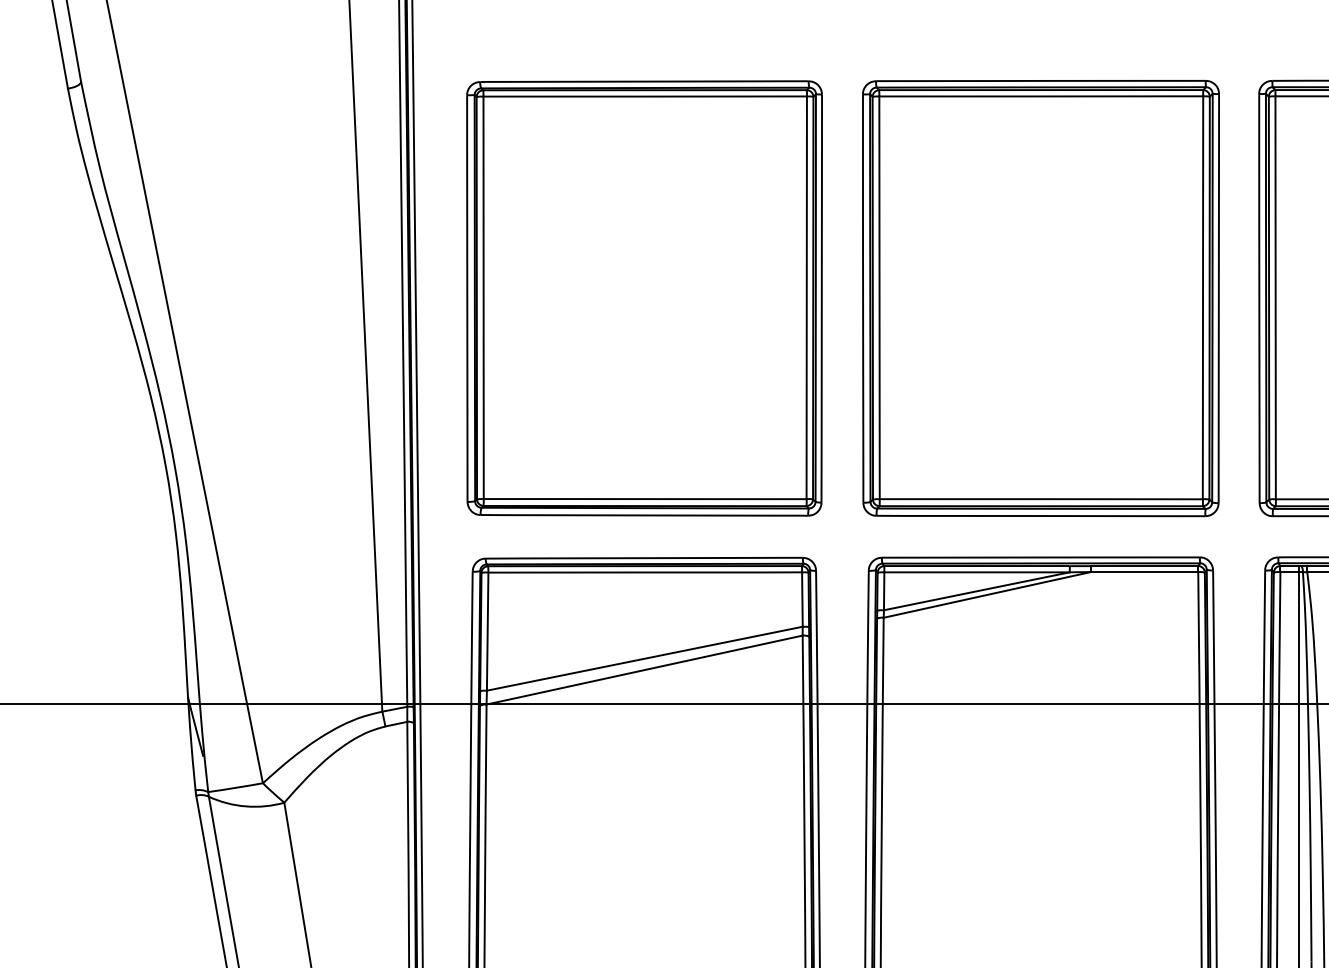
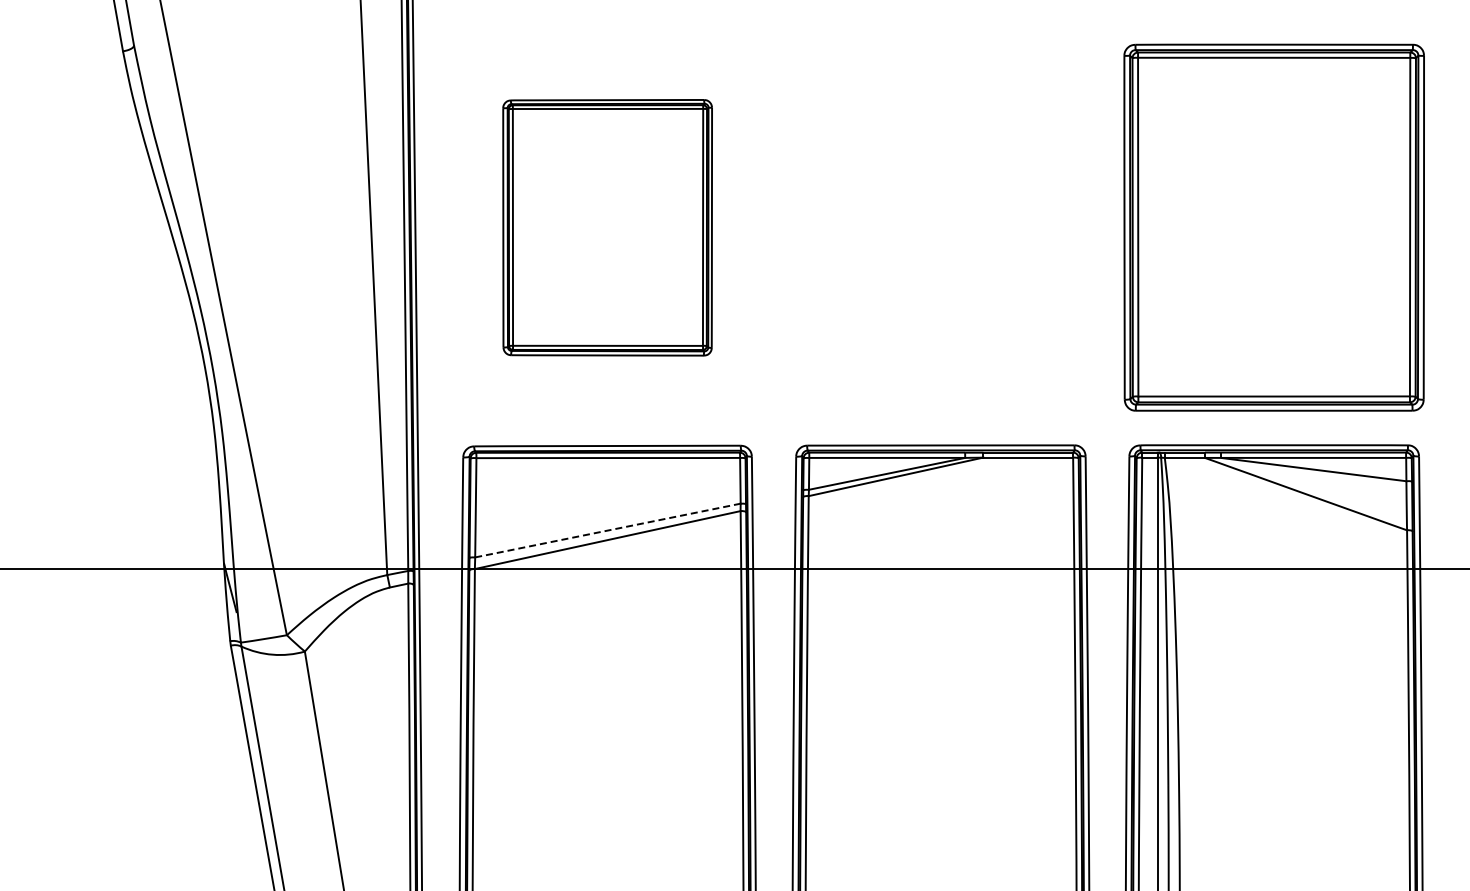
part: (644, 298) -> (607, 227), size x0.7
part: (1040, 298) -> (940, 227), removed
line: (645, 658) -> (608, 530), solid -> dashed

